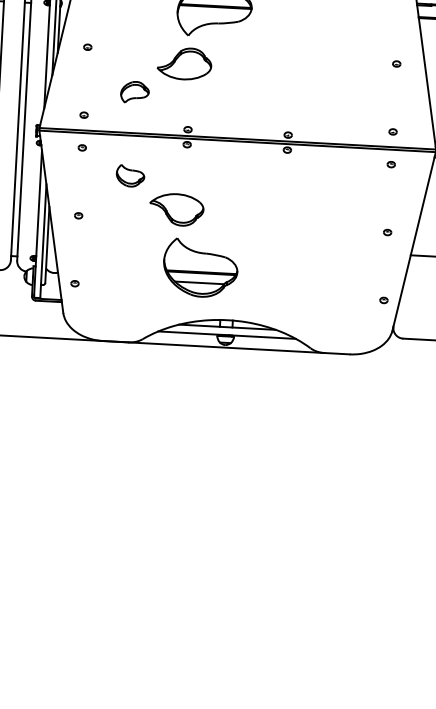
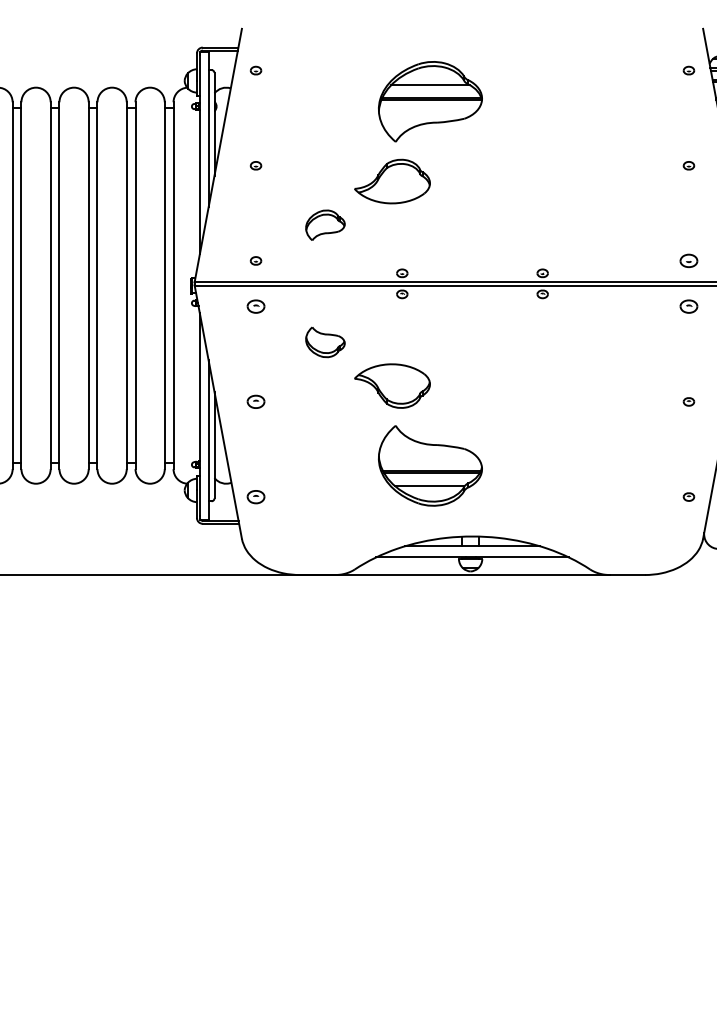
part: (392, 131) -> (688, 260), size x1.6
part: (81, 147) -> (255, 306), size x1.6
part: (390, 164) -> (688, 306), size x1.6
part: (78, 215) -> (255, 401), size x1.6
part: (74, 283) -> (255, 496), size x1.6

